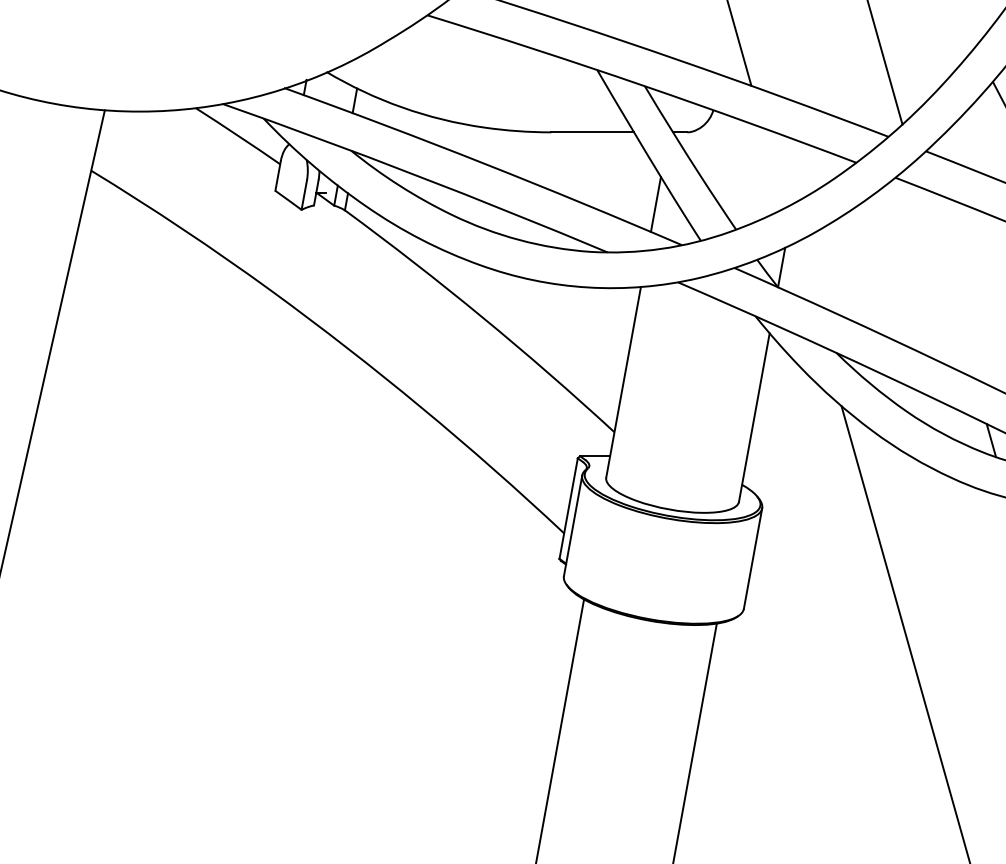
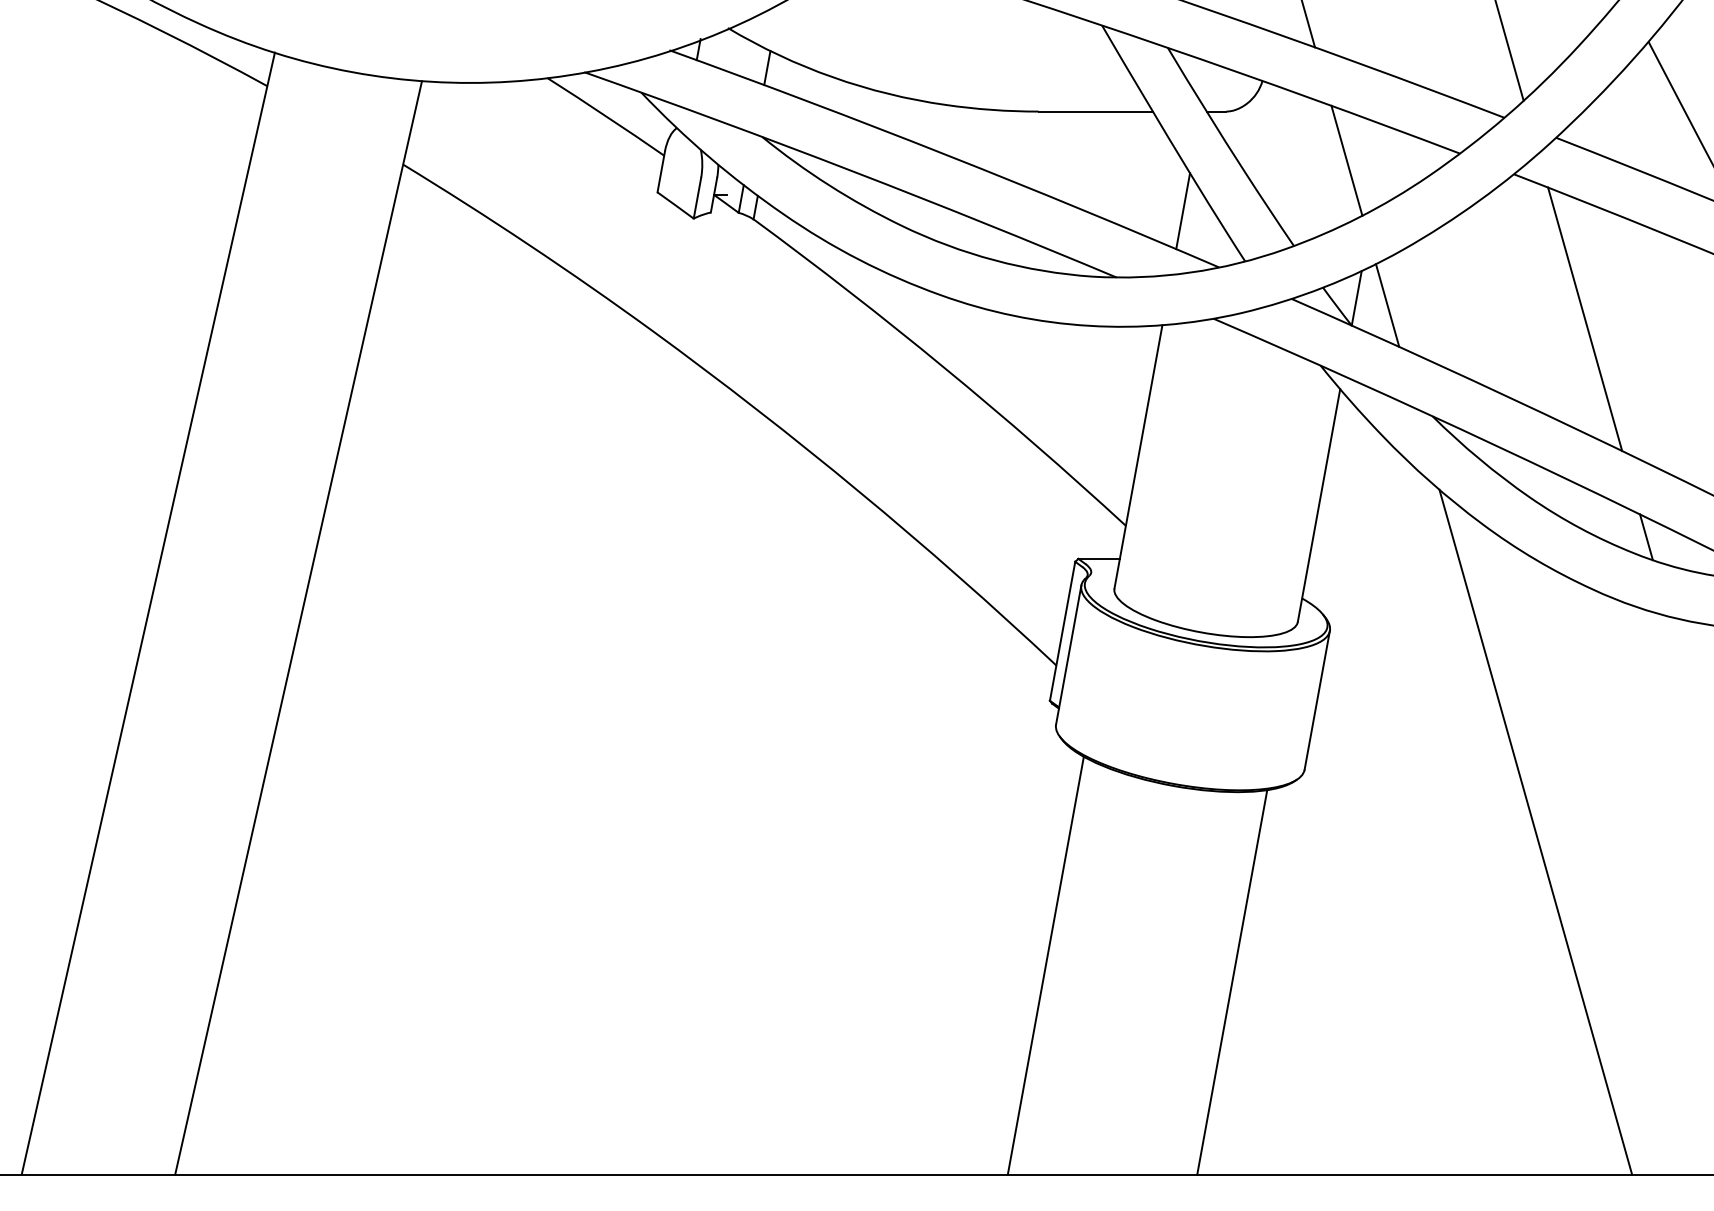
line: (774, 167) -> (1346, 160), added
line: (803, 272) -> (1387, 305), added
line: (947, 282) -> (1585, 319), added

